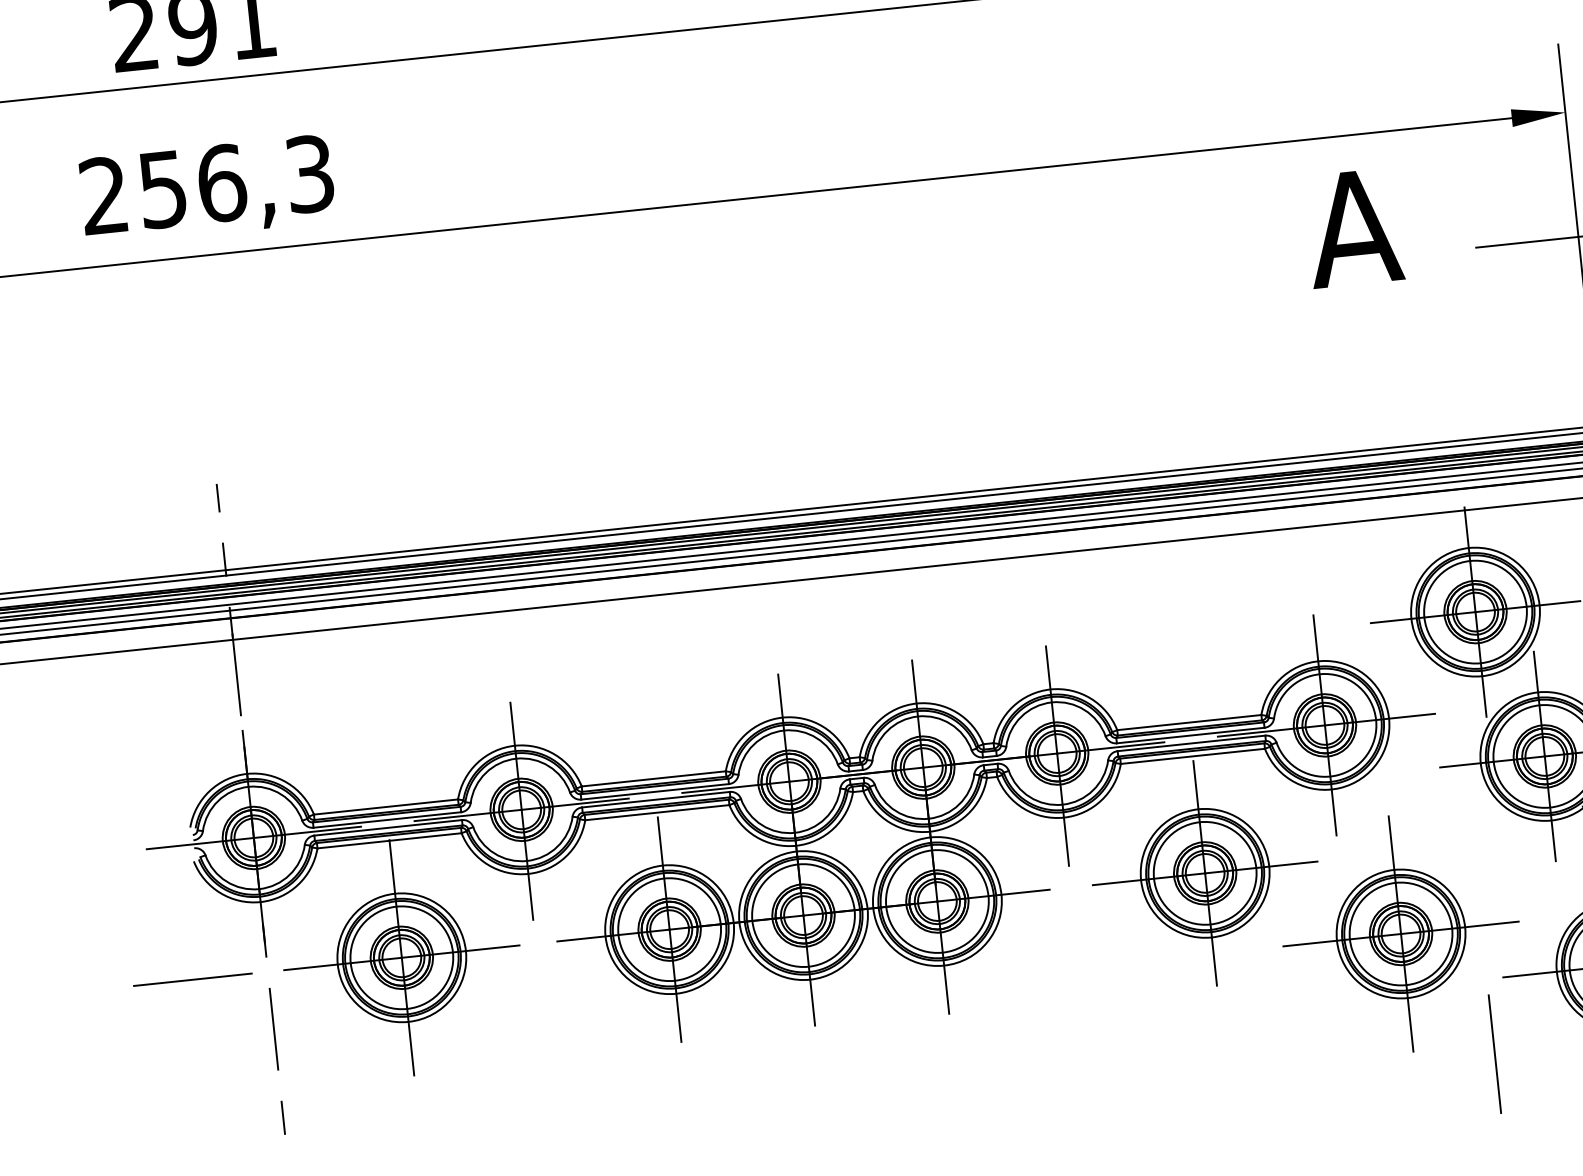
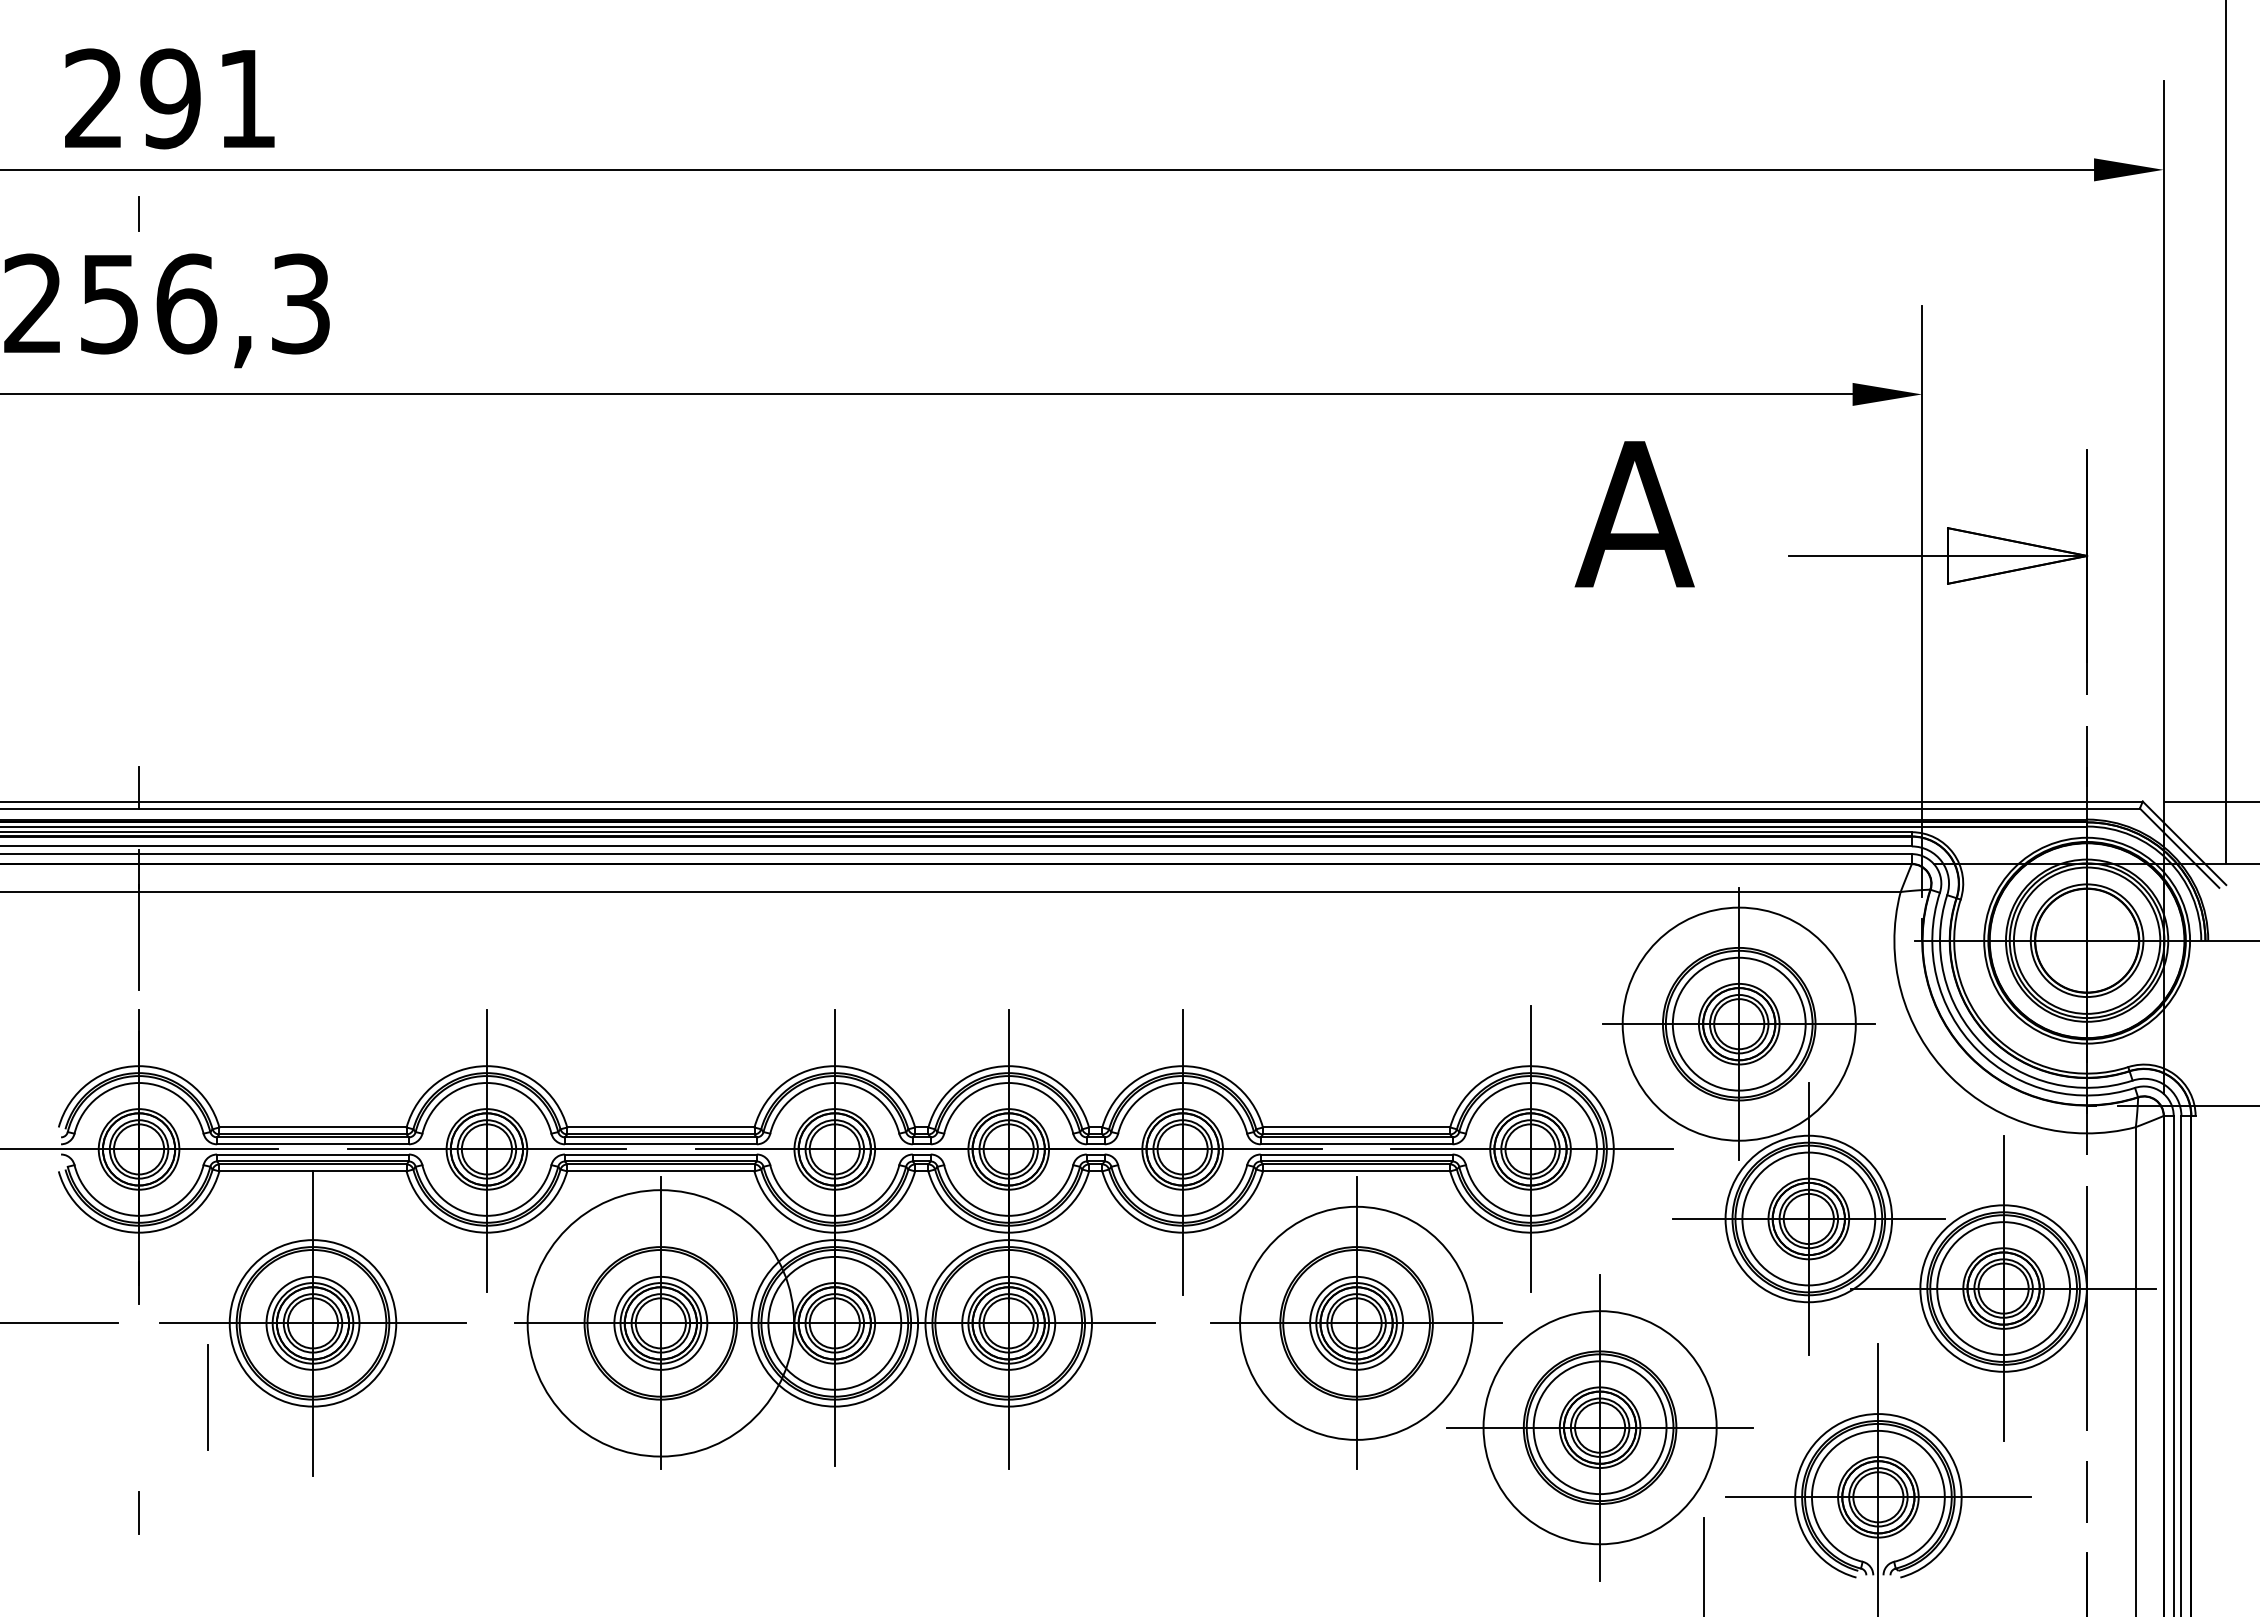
line: (217, 497) -> (138, 213), moved
circle: (1475, 611) -> (1739, 1023), size x1.4
circle: (1205, 872) -> (1356, 1322), size x0.7
circle: (1205, 873) -> (1356, 1323), size x1.4
circle: (937, 900) -> (1008, 1322), size x0.7
circle: (669, 929) -> (660, 1322), size x0.7
circle: (669, 929) -> (660, 1323), size x1.6
circle: (1400, 933) -> (1599, 1427), size x1.4
circle: (401, 957) -> (312, 1322), size x0.7
line: (273, 1028) -> (207, 1397), moved

